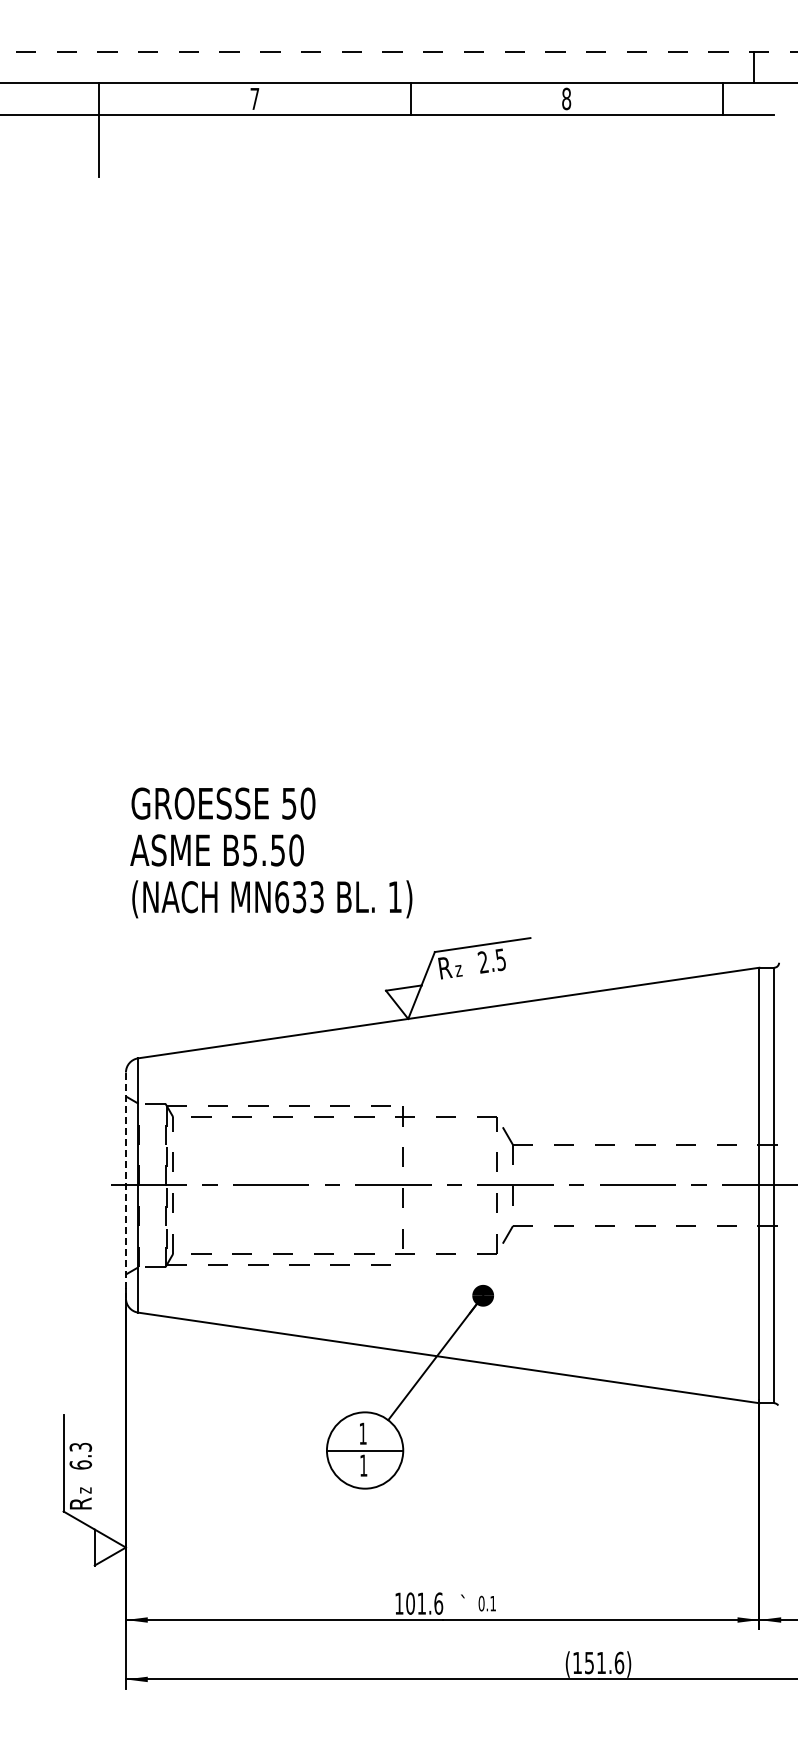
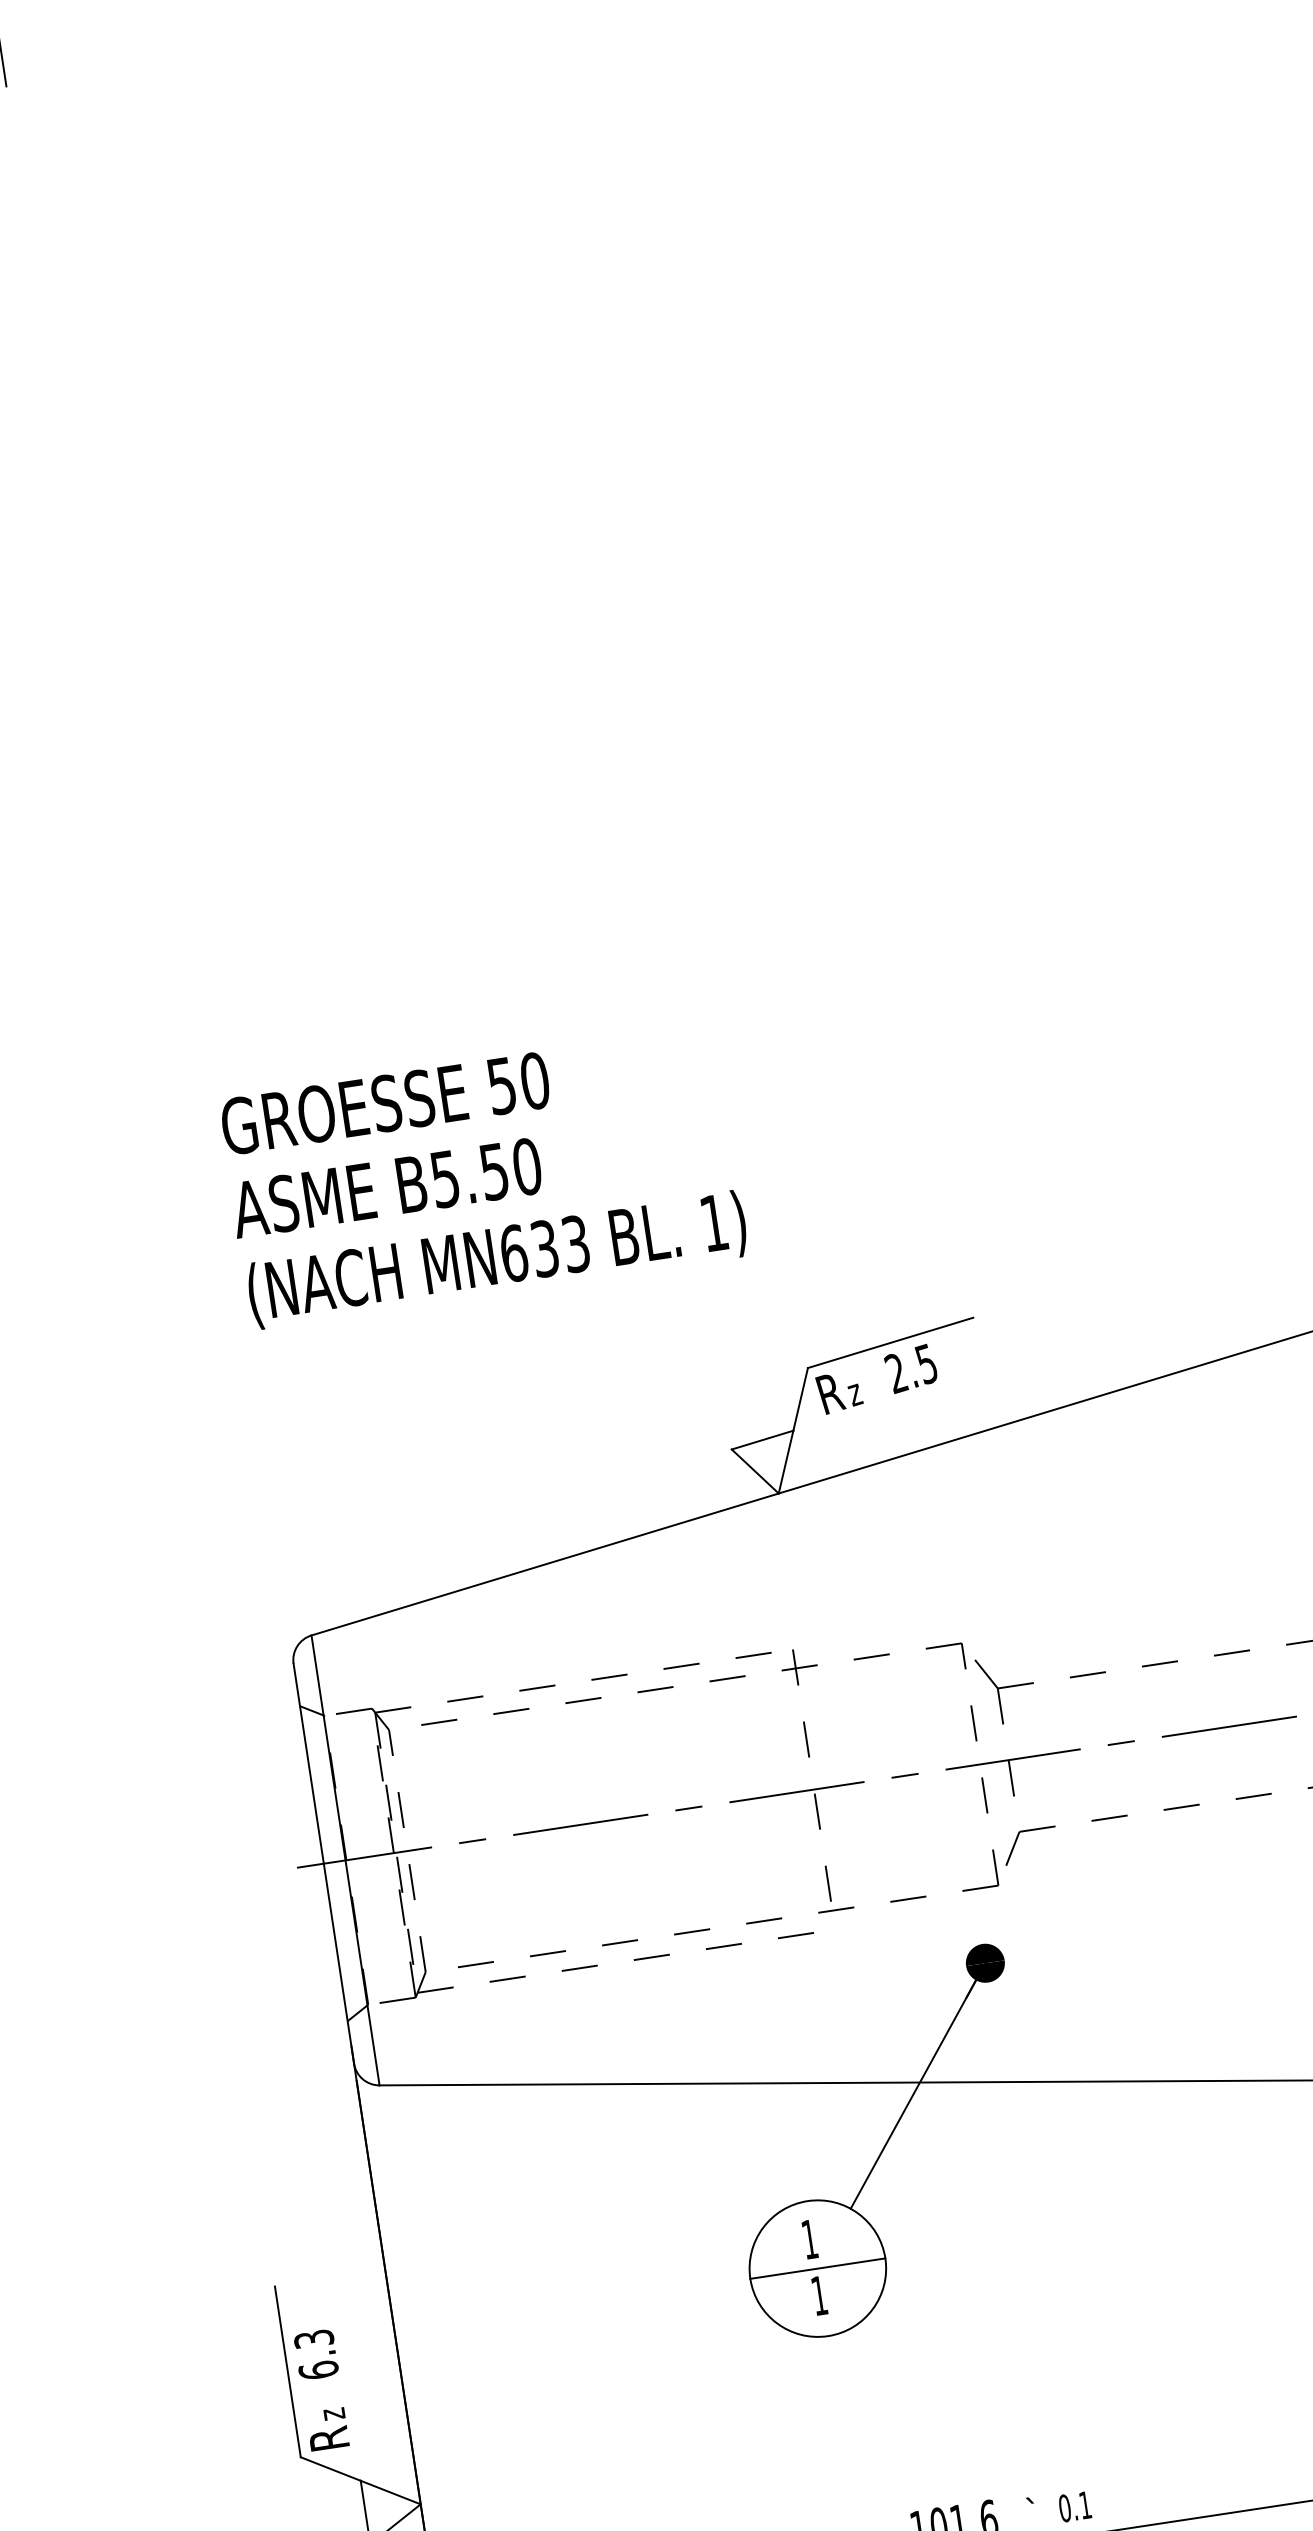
text: (271, 852) -> (483, 1177), moved
line: (125, 1185) -> (323, 1863), dashed -> solid

